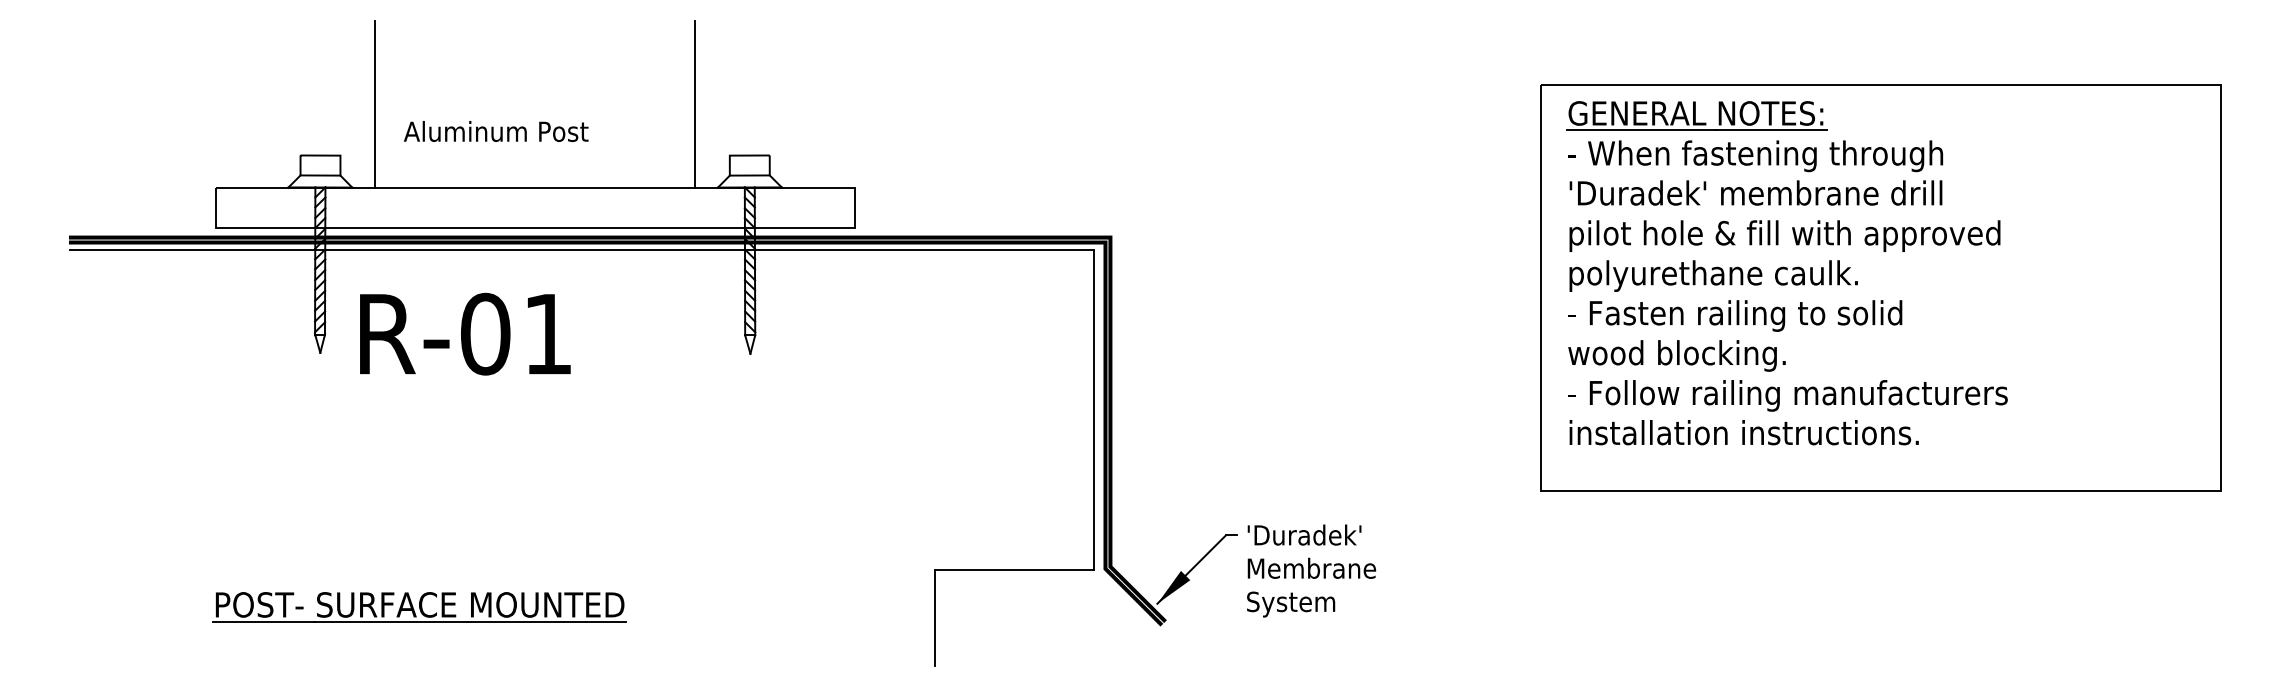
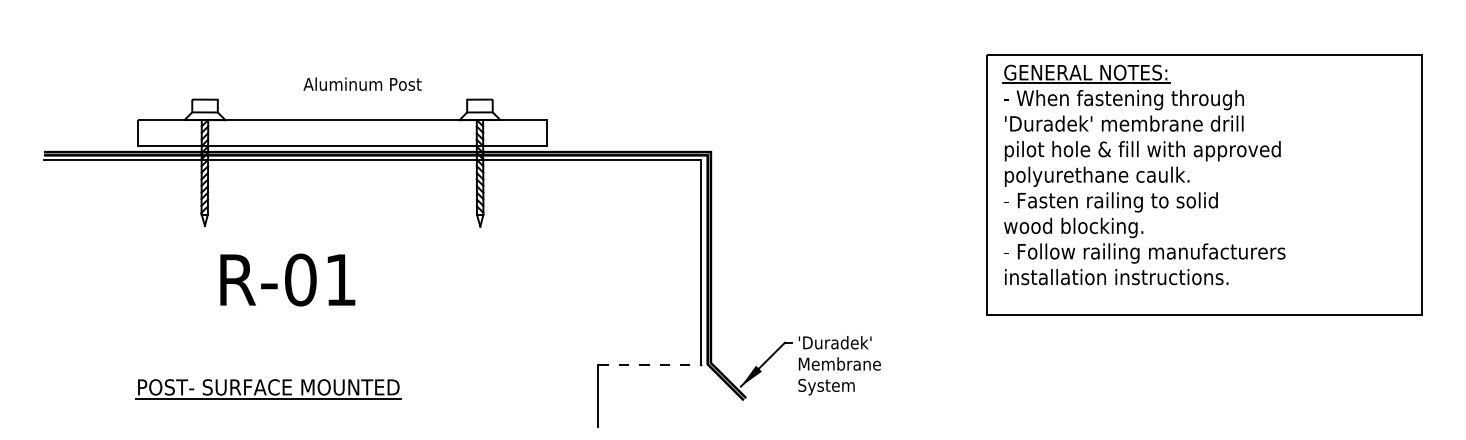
line: (375, 103) -> (240, 66), removed
line: (694, 103) -> (444, 66), removed
text: (496, 130) -> (362, 83), moved
text: (464, 333) -> (287, 279), moved
line: (1016, 569) -> (650, 364), solid -> dashed

